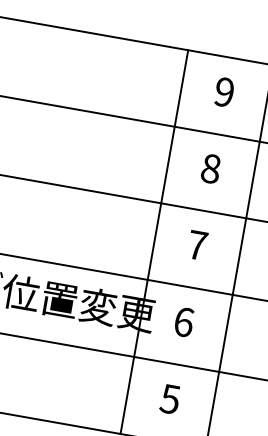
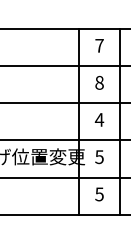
text: (224, 91) -> (99, 45), 9 -> 7
text: (197, 244) -> (99, 119), 7 -> 4
text: (183, 322) -> (99, 157), 6 -> 5

